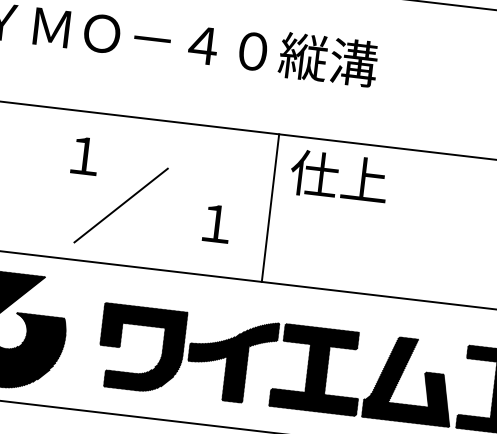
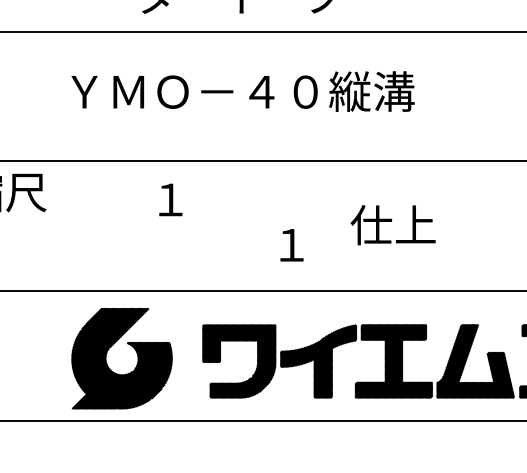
text: (338, 177) -> (392, 225), moved
line: (120, 204) -> (206, 238), removed
line: (270, 208) -> (336, 226), removed

